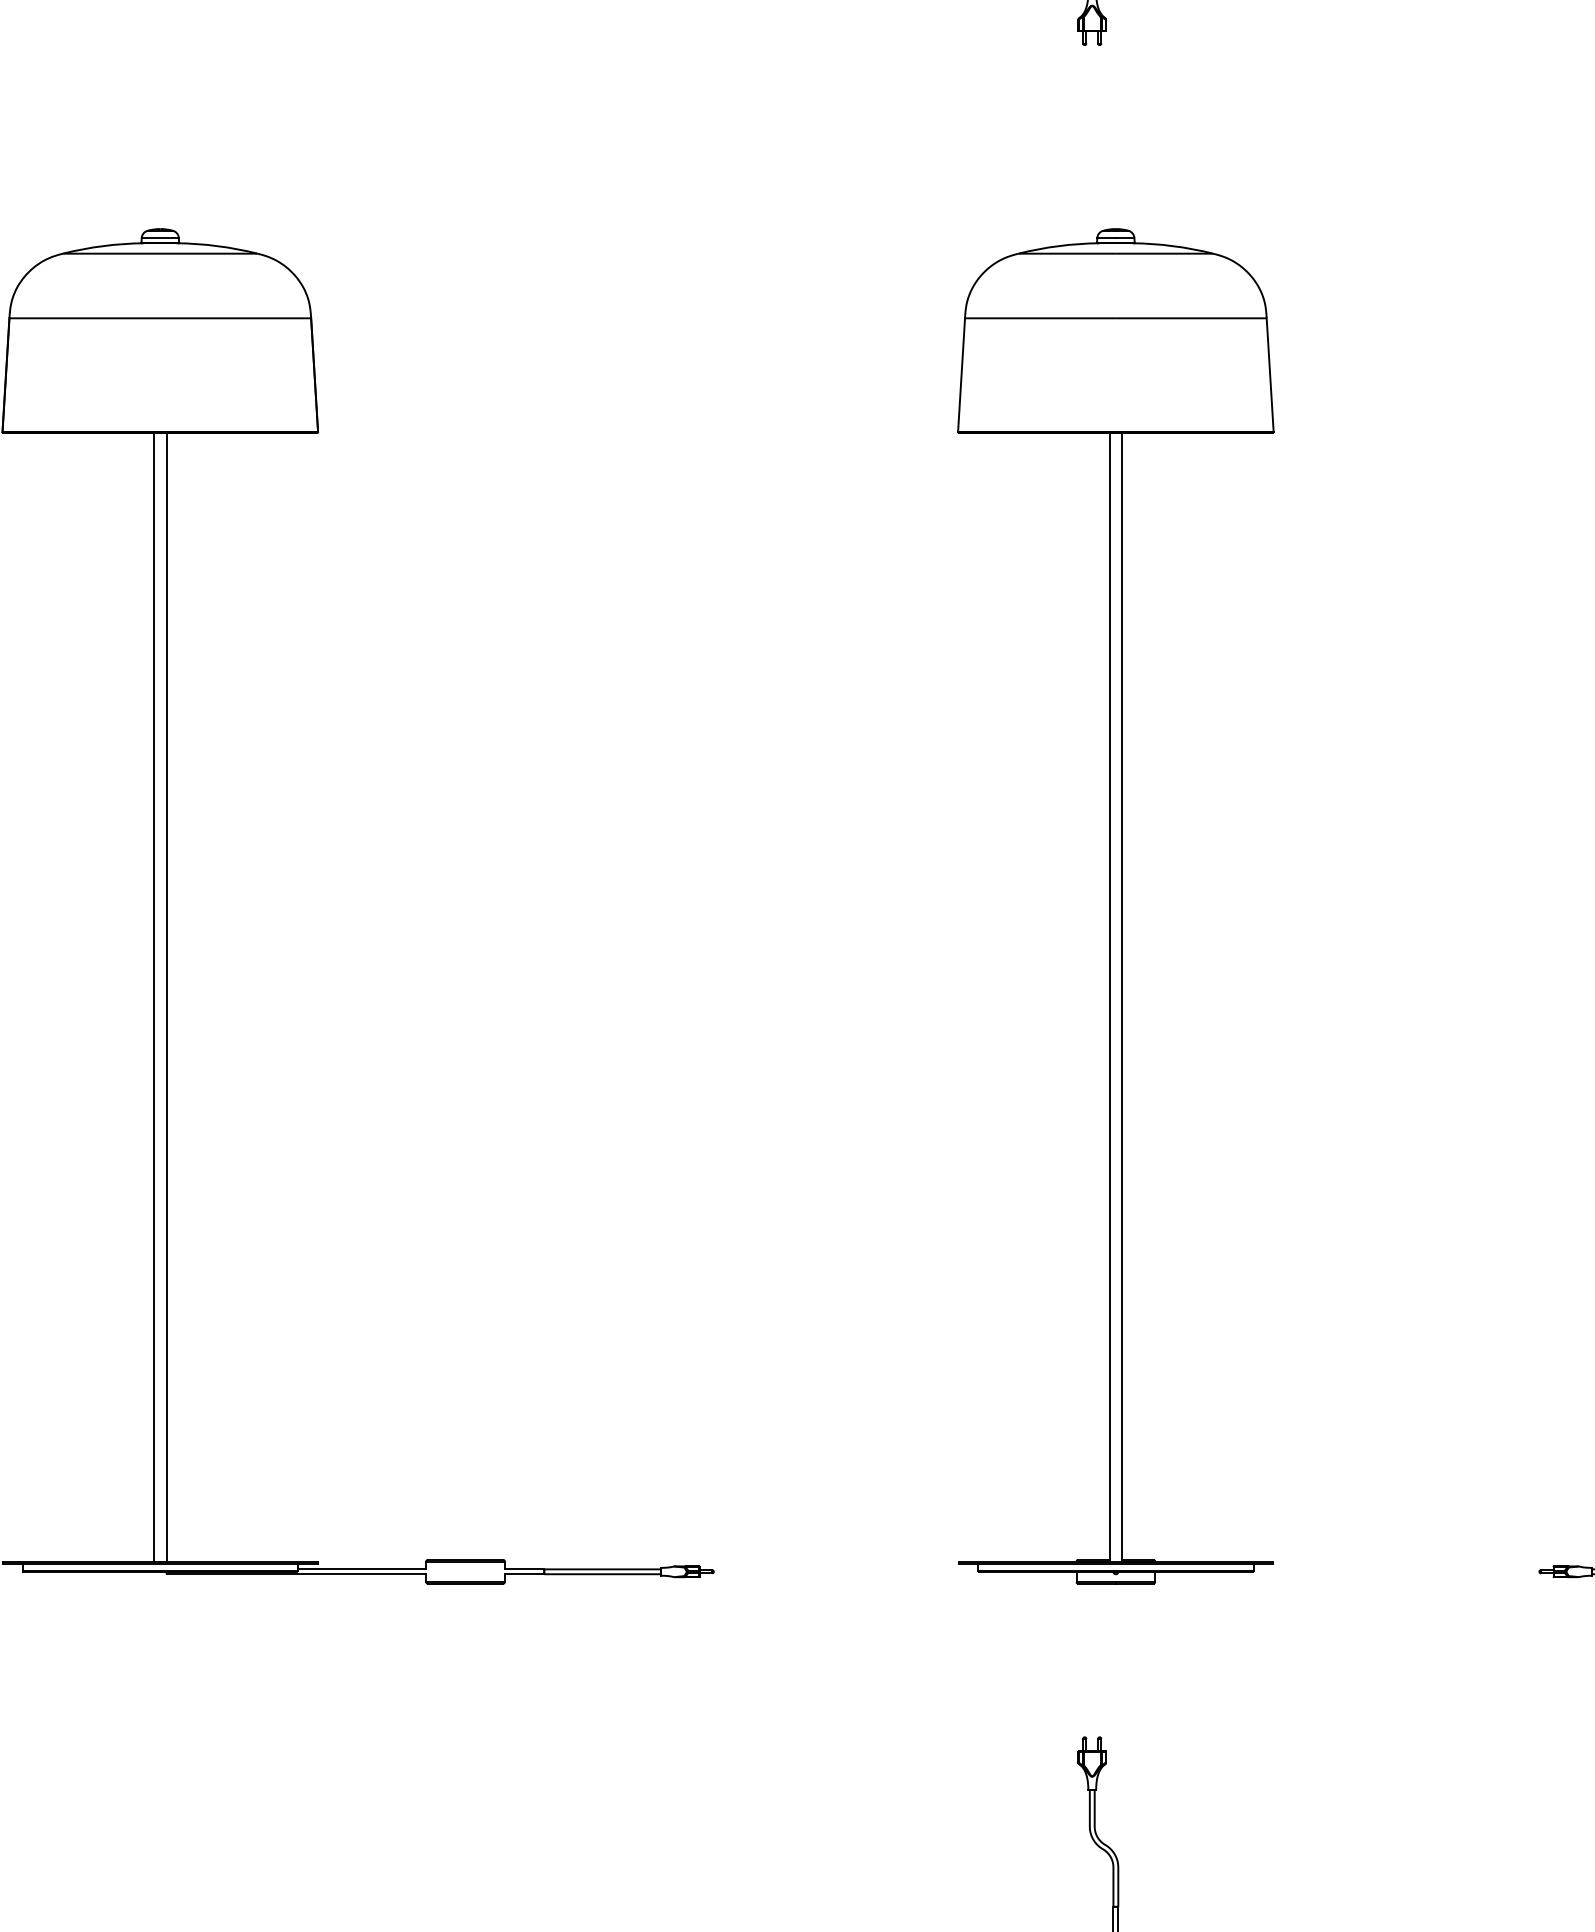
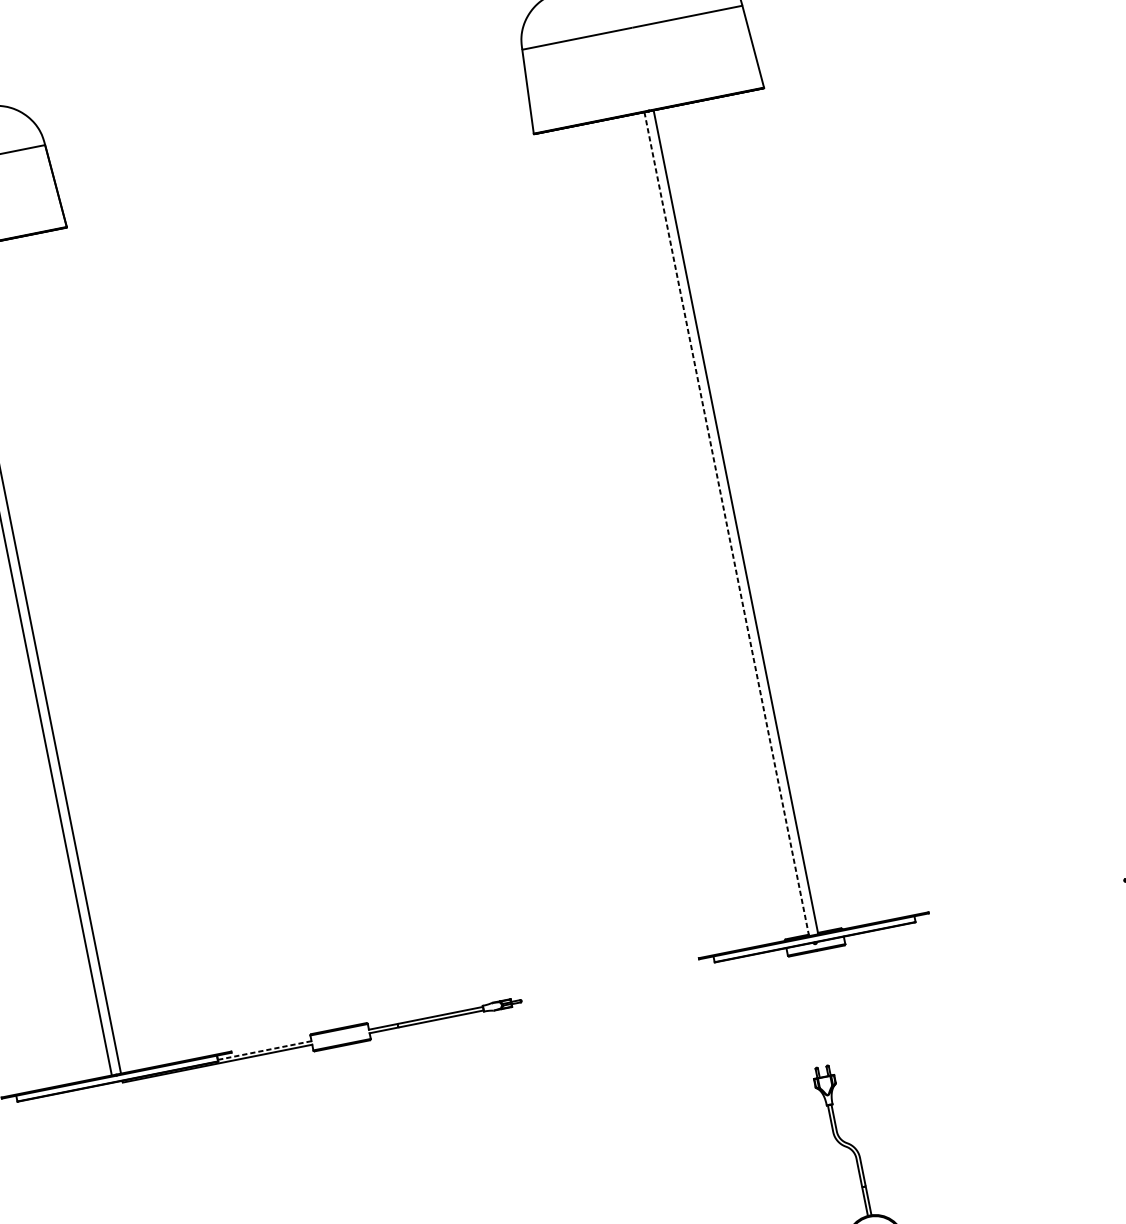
line: (1109, 997) -> (726, 524), solid -> dashed
line: (361, 1569) -> (264, 1050), solid -> dashed

